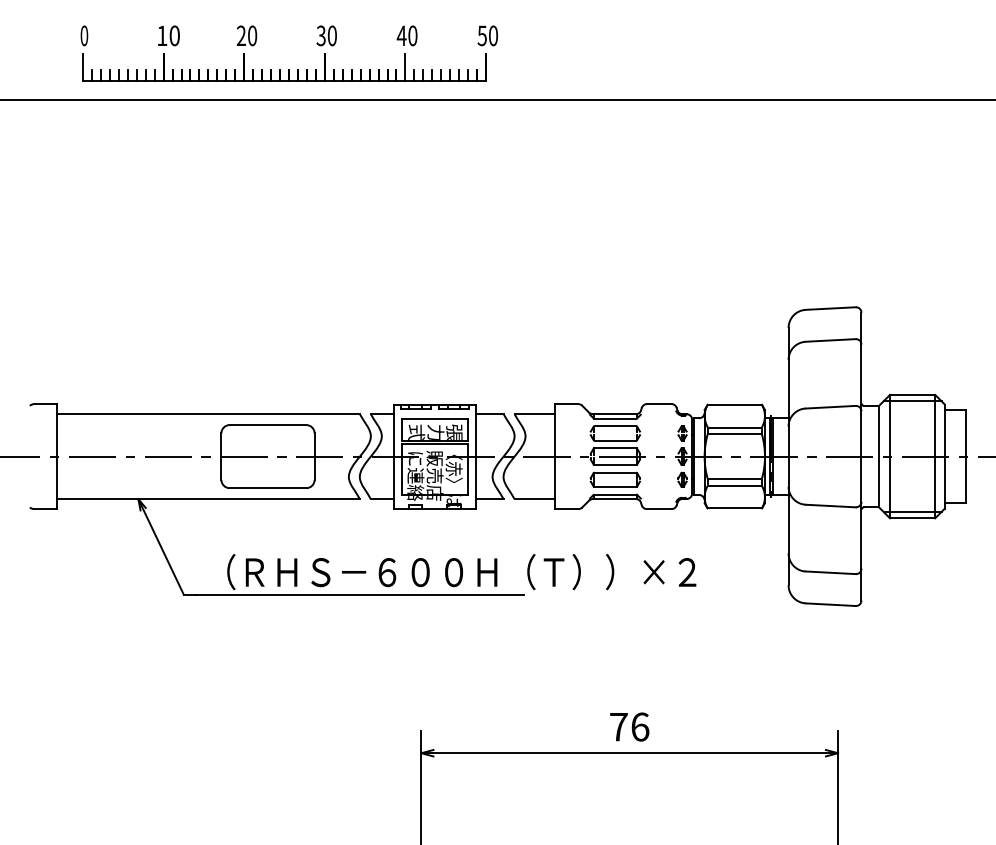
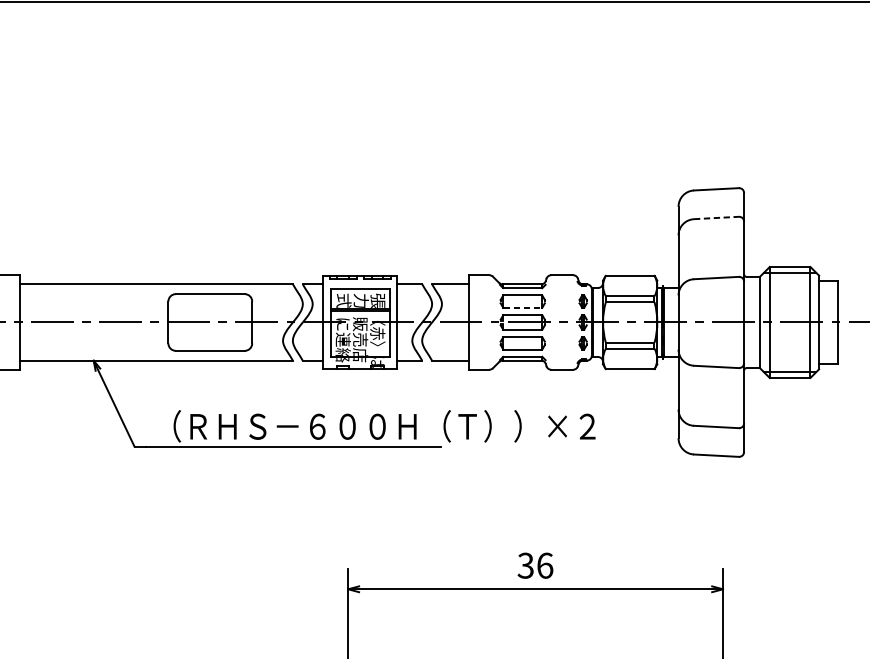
line: (831, 340) -> (717, 218), solid -> dashed
line: (615, 440) -> (522, 307), solid -> dashed
text: (618, 726) -> (525, 565), 76 -> 36

